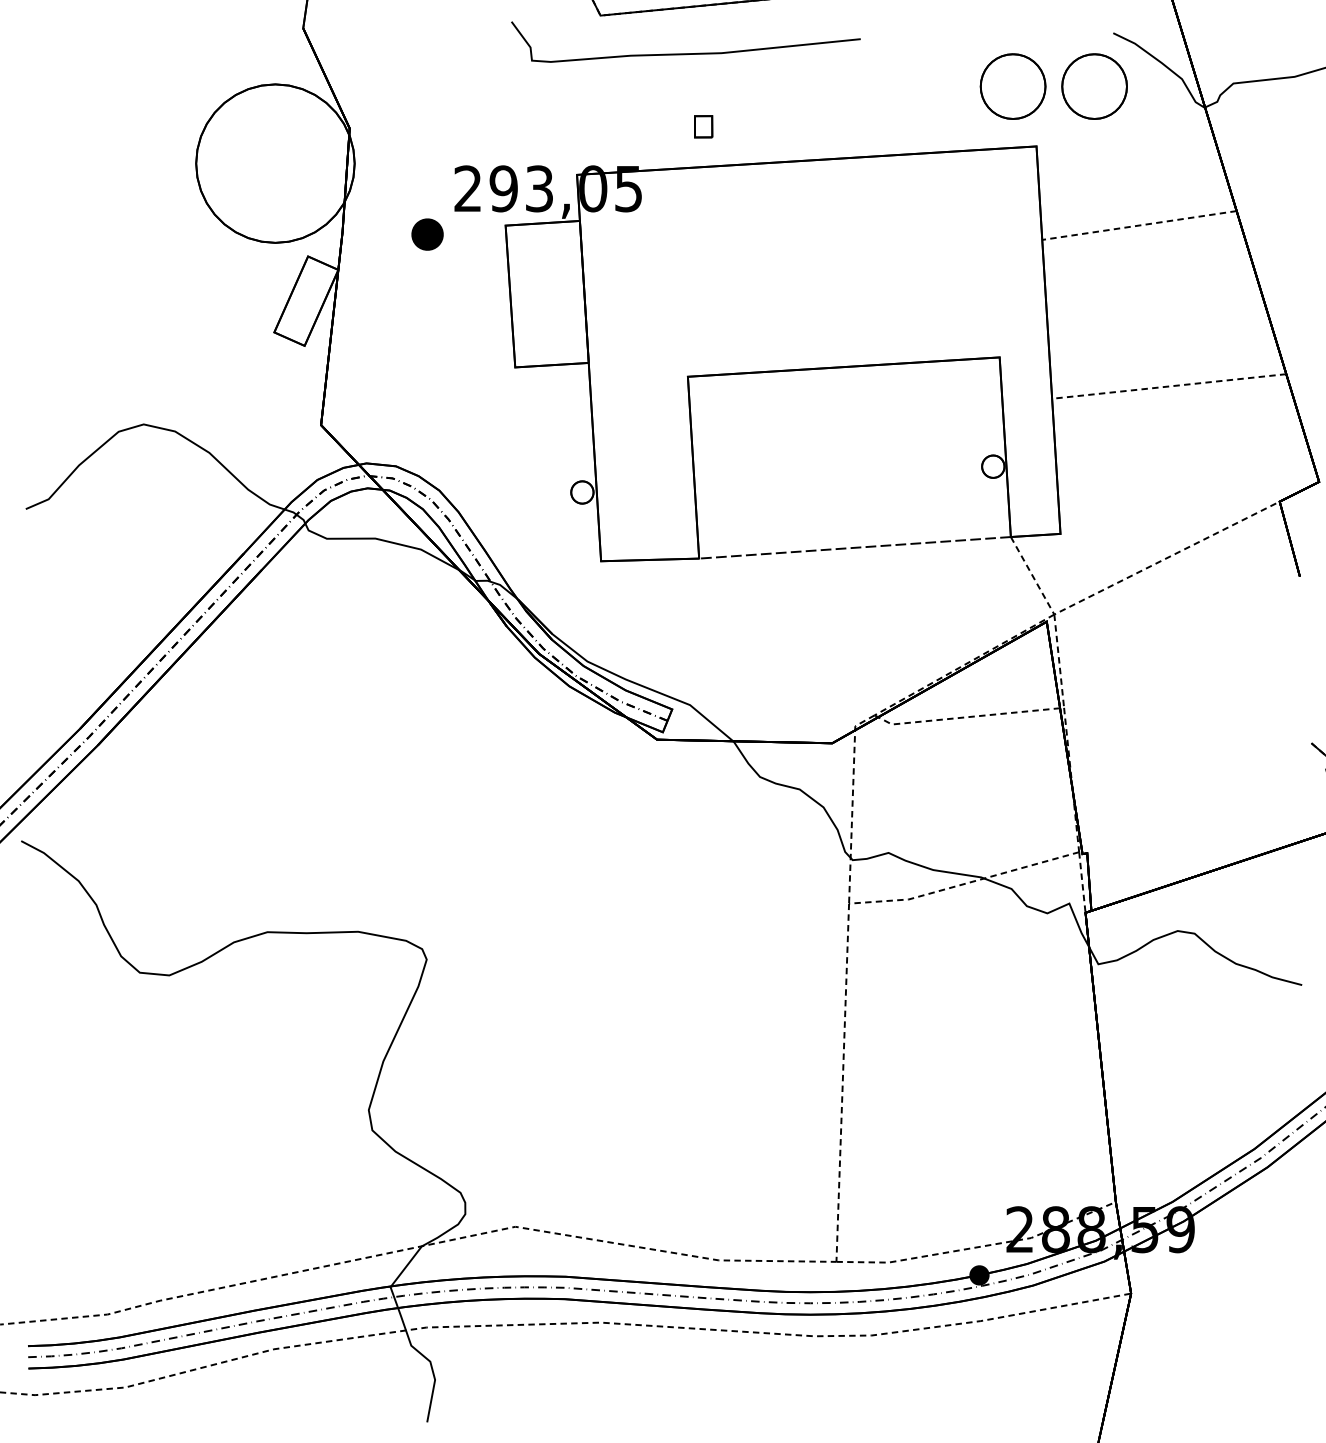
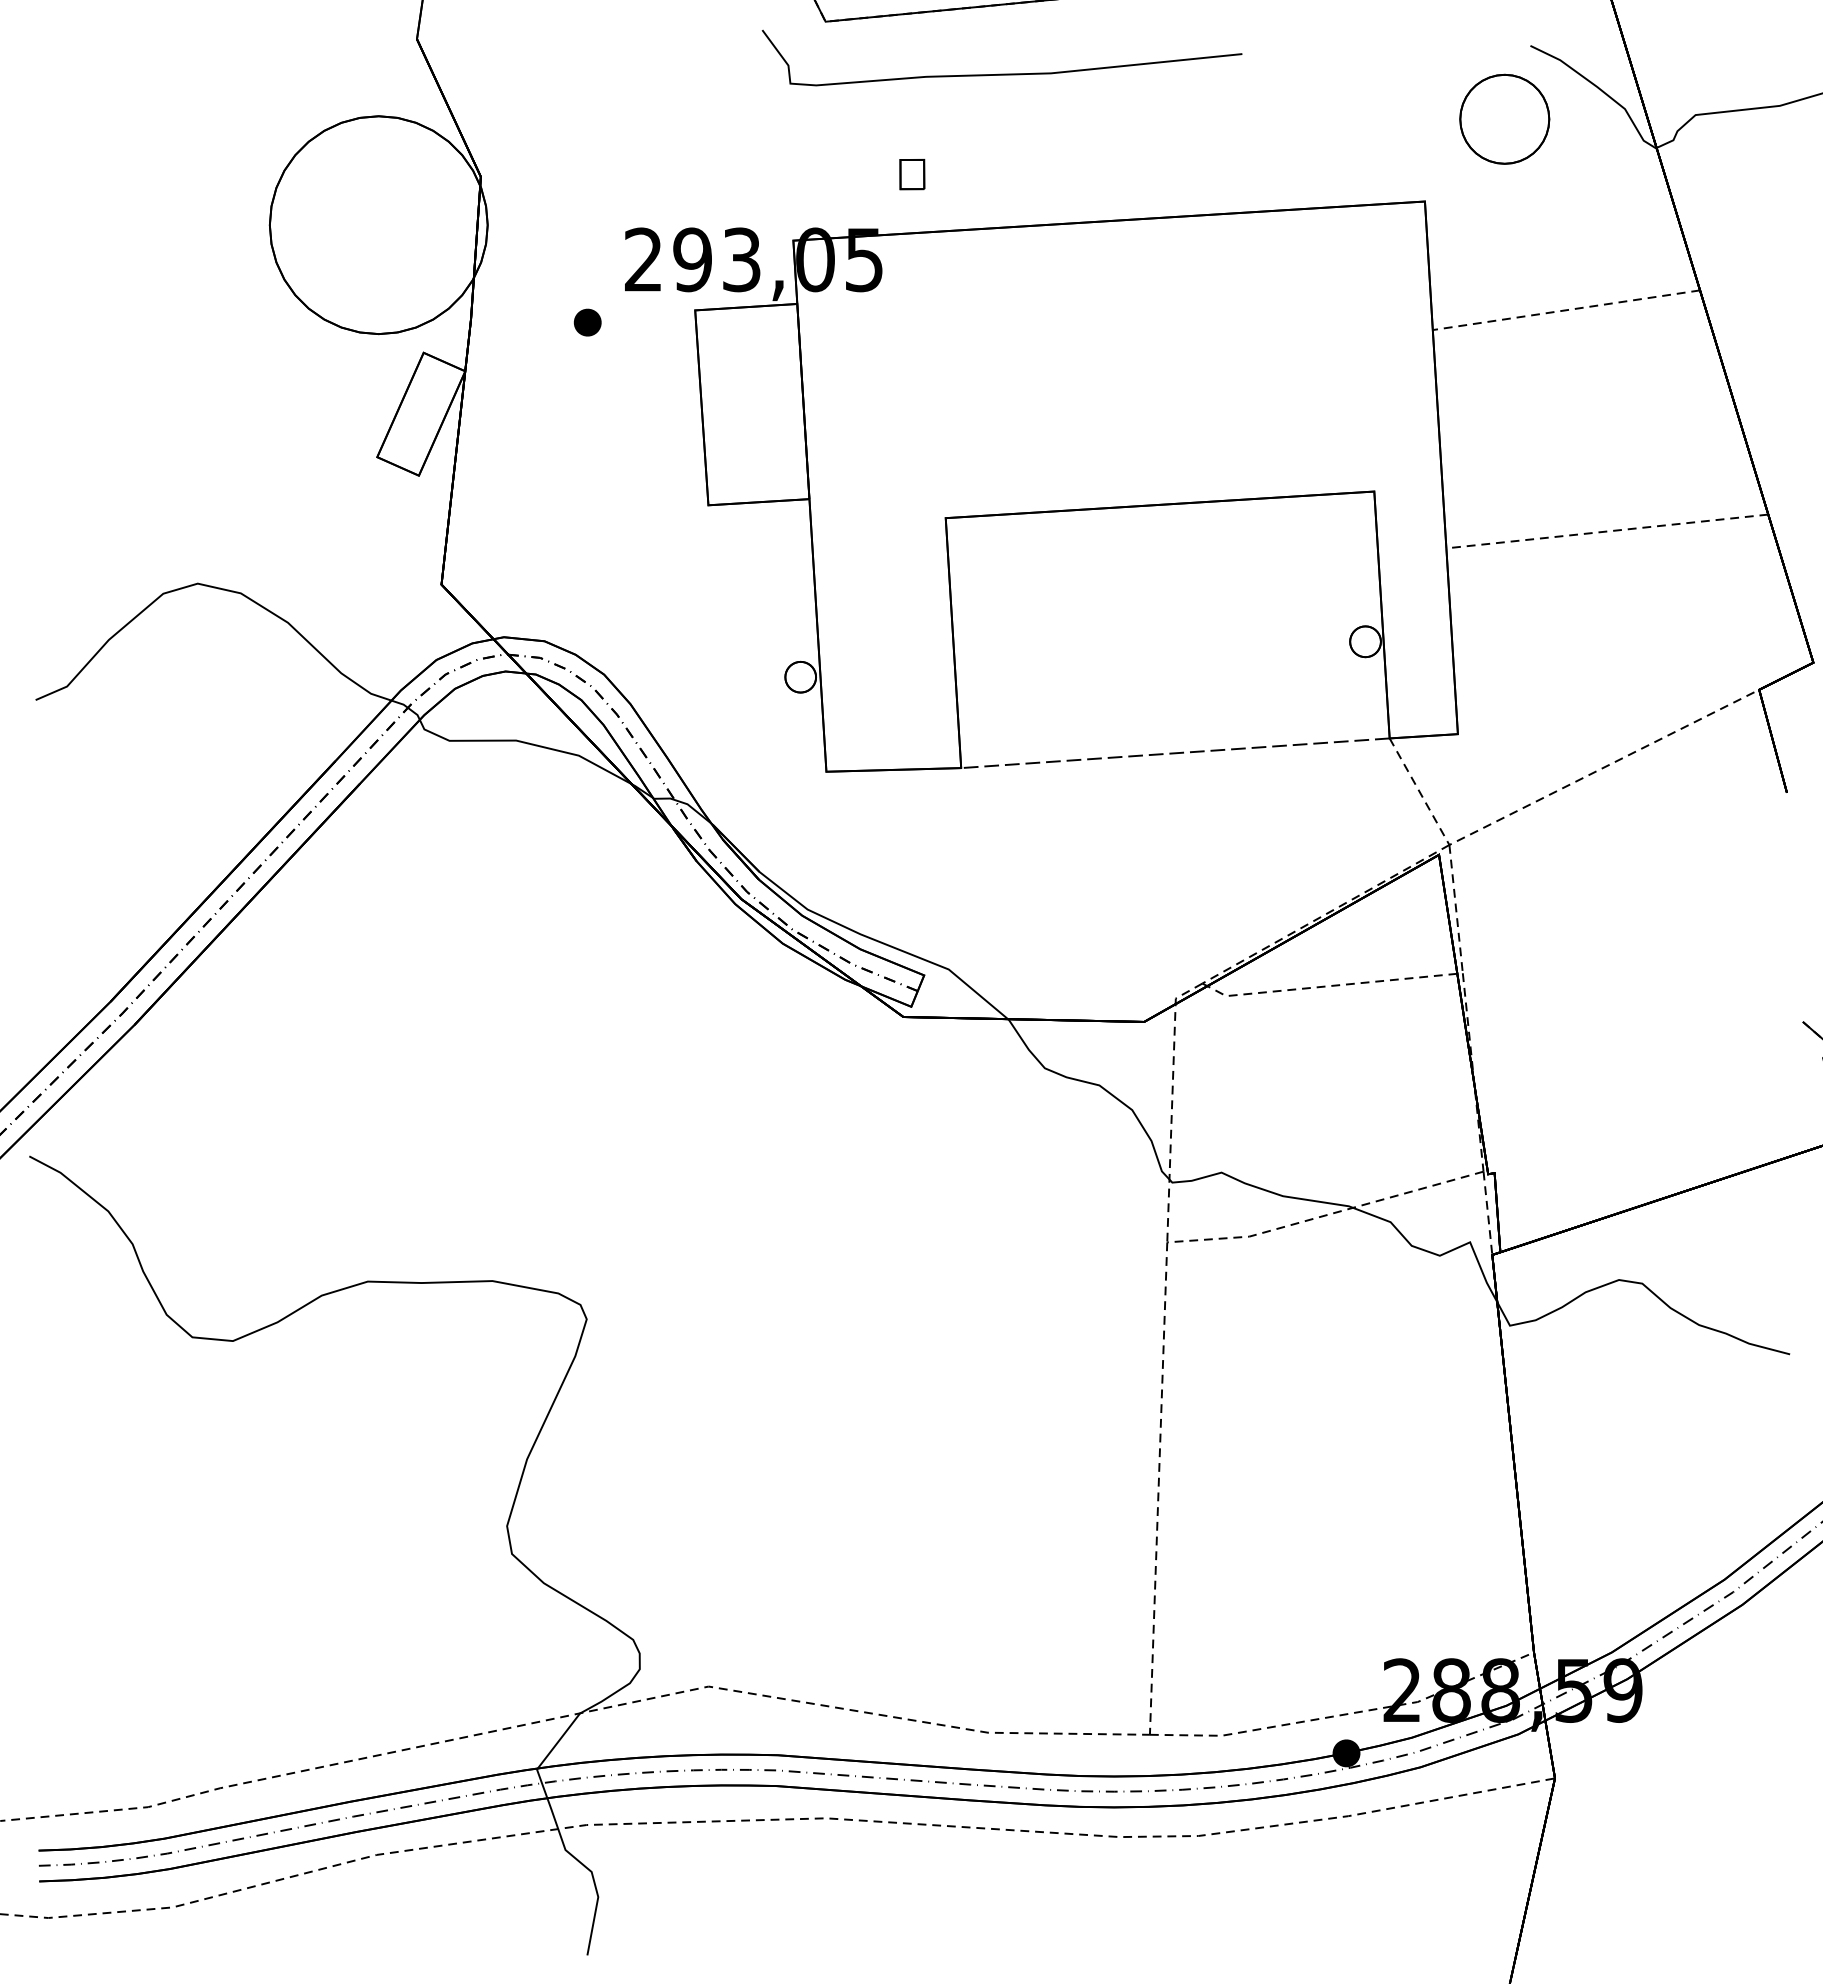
curve: (685, 53) -> (1001, 73), moved
part: (1012, 86) -> (1392, 118), removed
part: (703, 126) -> (912, 174), moved
part: (427, 234) -> (587, 322), size x0.62

